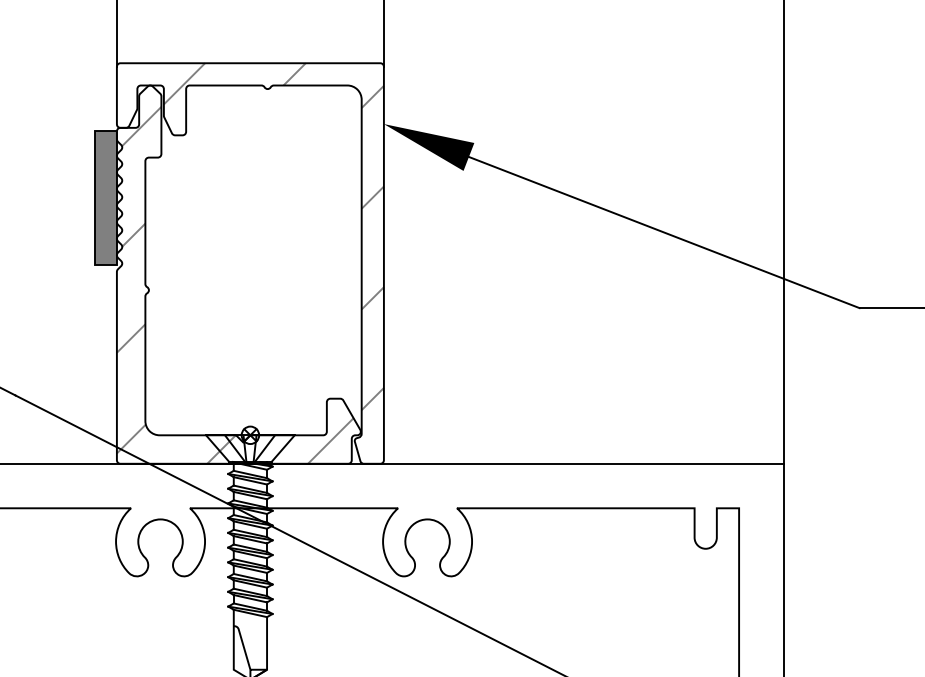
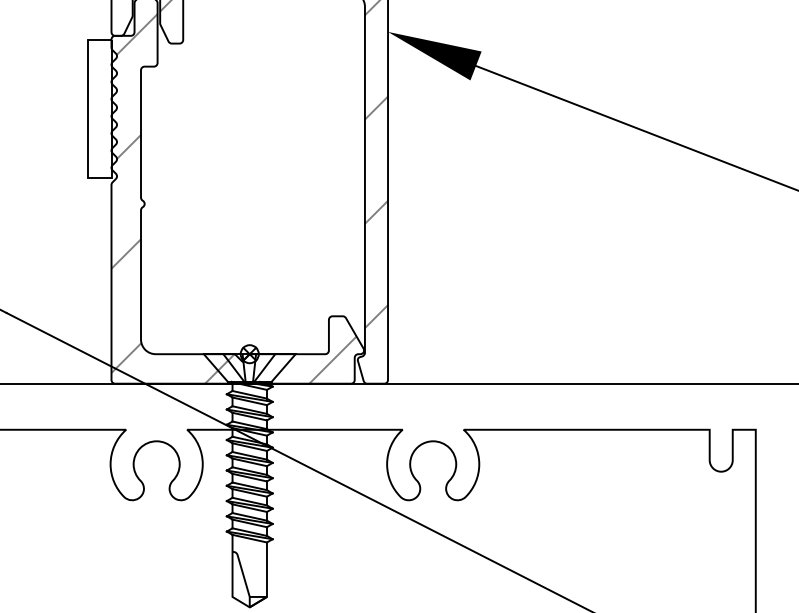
fill: (105, 197) -> (99, 107), removed

